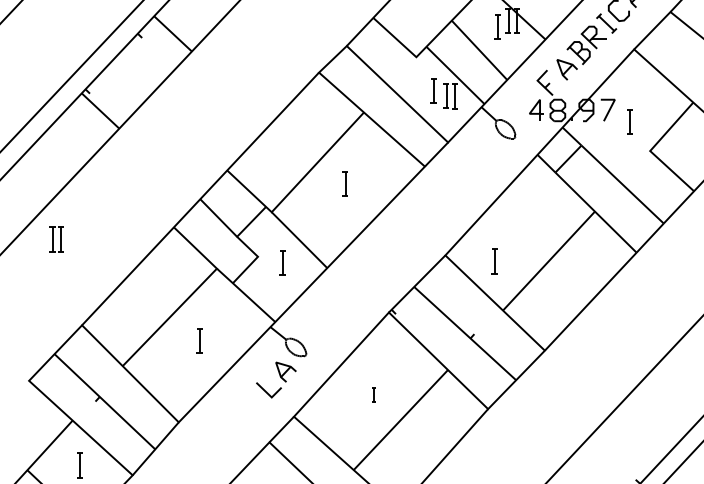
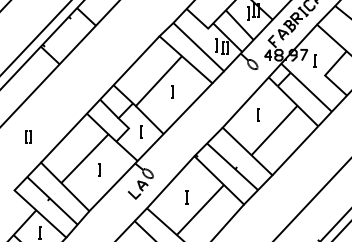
part: (57, 239) -> (28, 136), moved
line: (495, 261) -> (258, 114), moved
part: (373, 395) -> (186, 197), size x1.67

